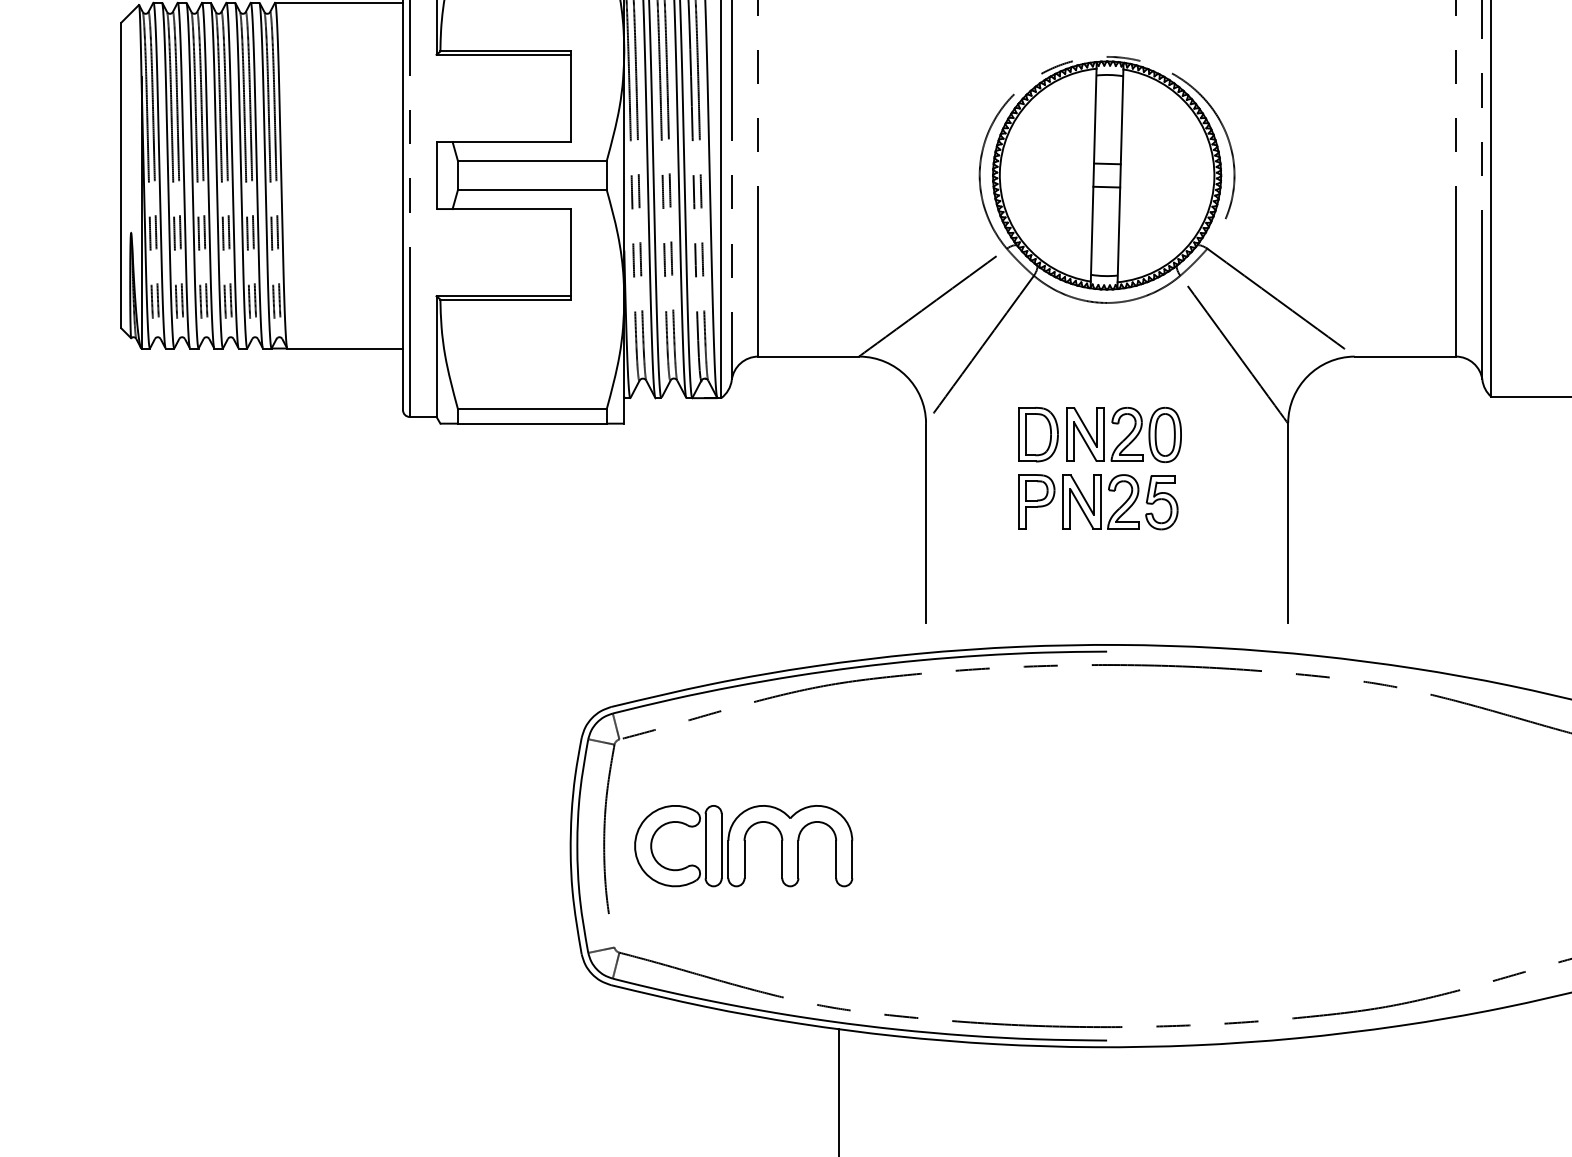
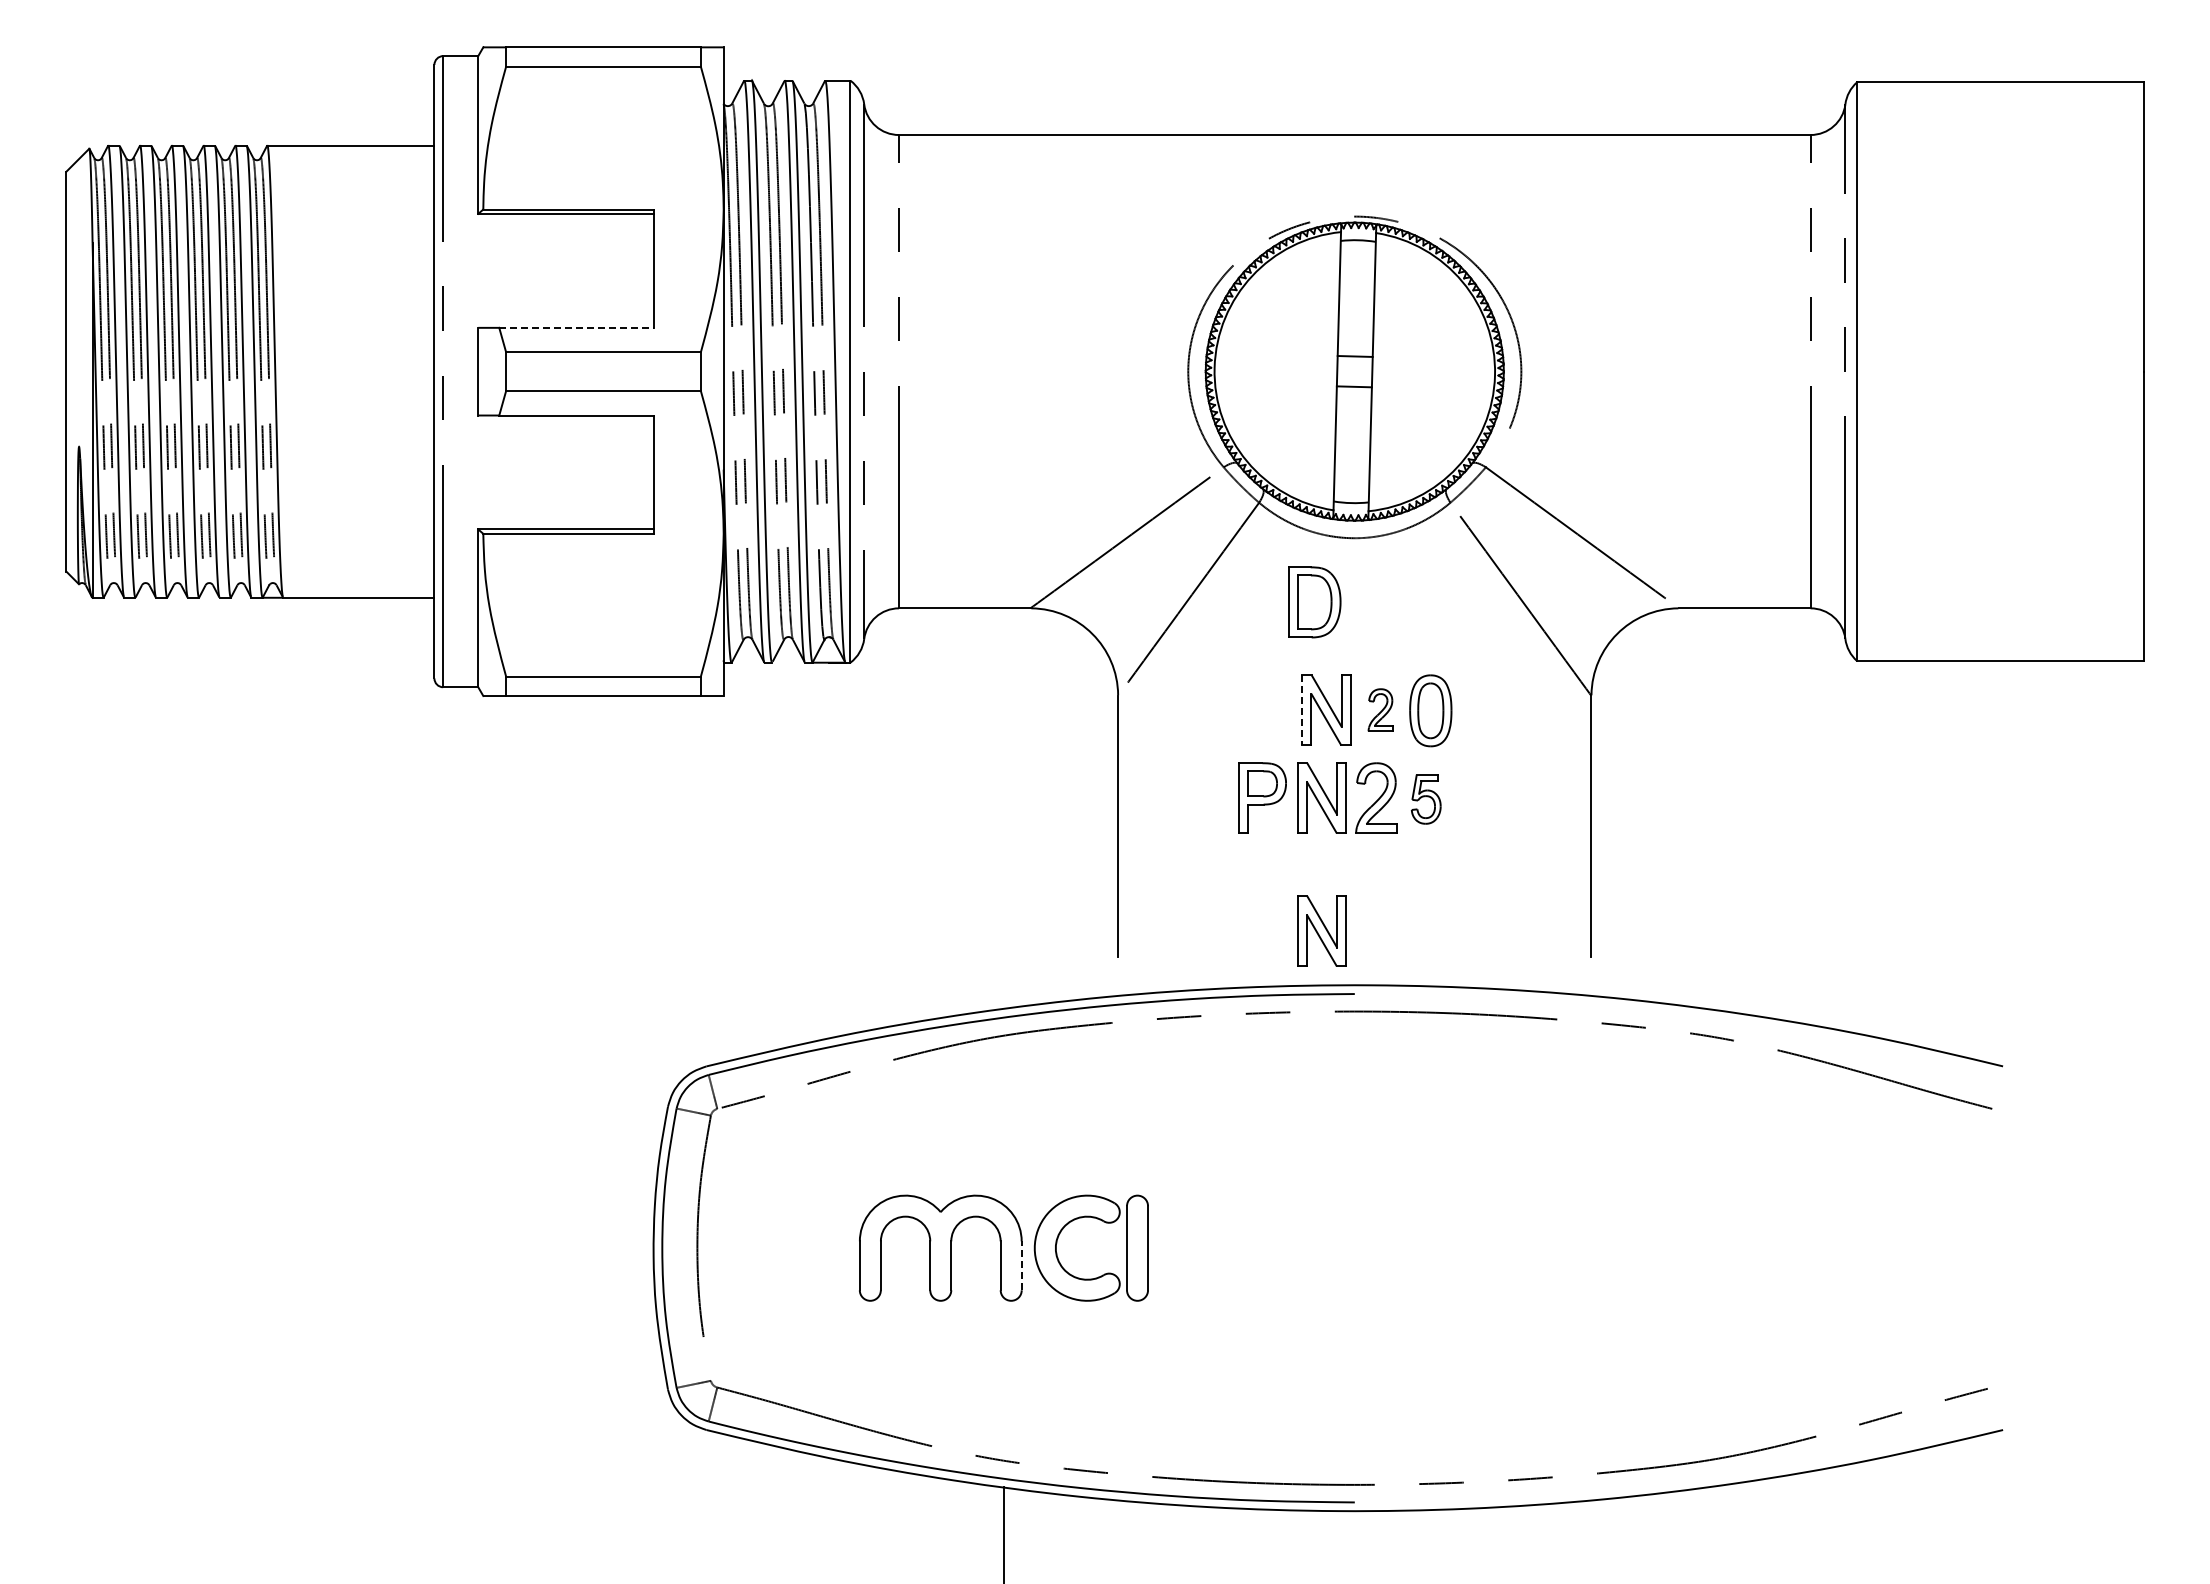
line: (511, 141) -> (576, 327), solid -> dashed
part: (1126, 433) -> (1380, 709), size x0.6
part: (1038, 434) -> (1314, 602), moved
line: (1067, 434) -> (1302, 710), solid -> dashed
part: (1161, 502) -> (1425, 799), size x0.7
part: (1081, 603) -> (1321, 930), added
part: (687, 826) -> (1103, 1222), moved
line: (852, 859) -> (1021, 1265), solid -> dashed

